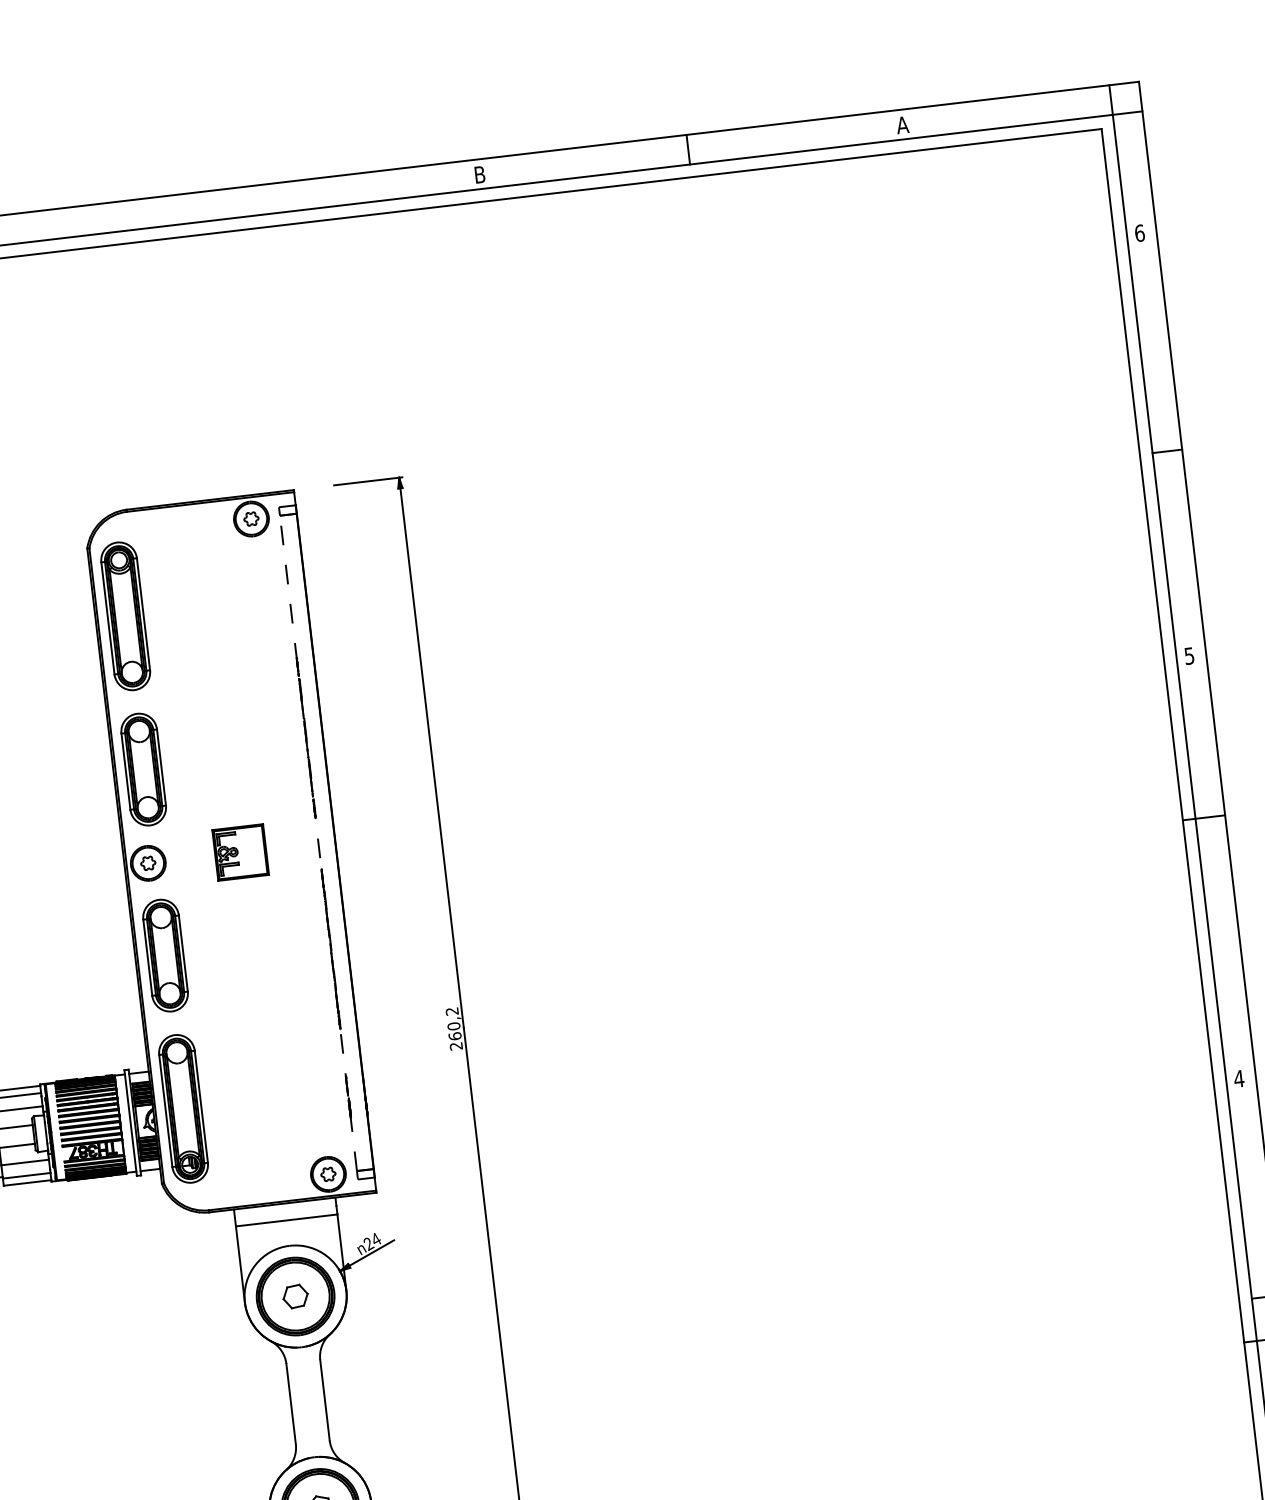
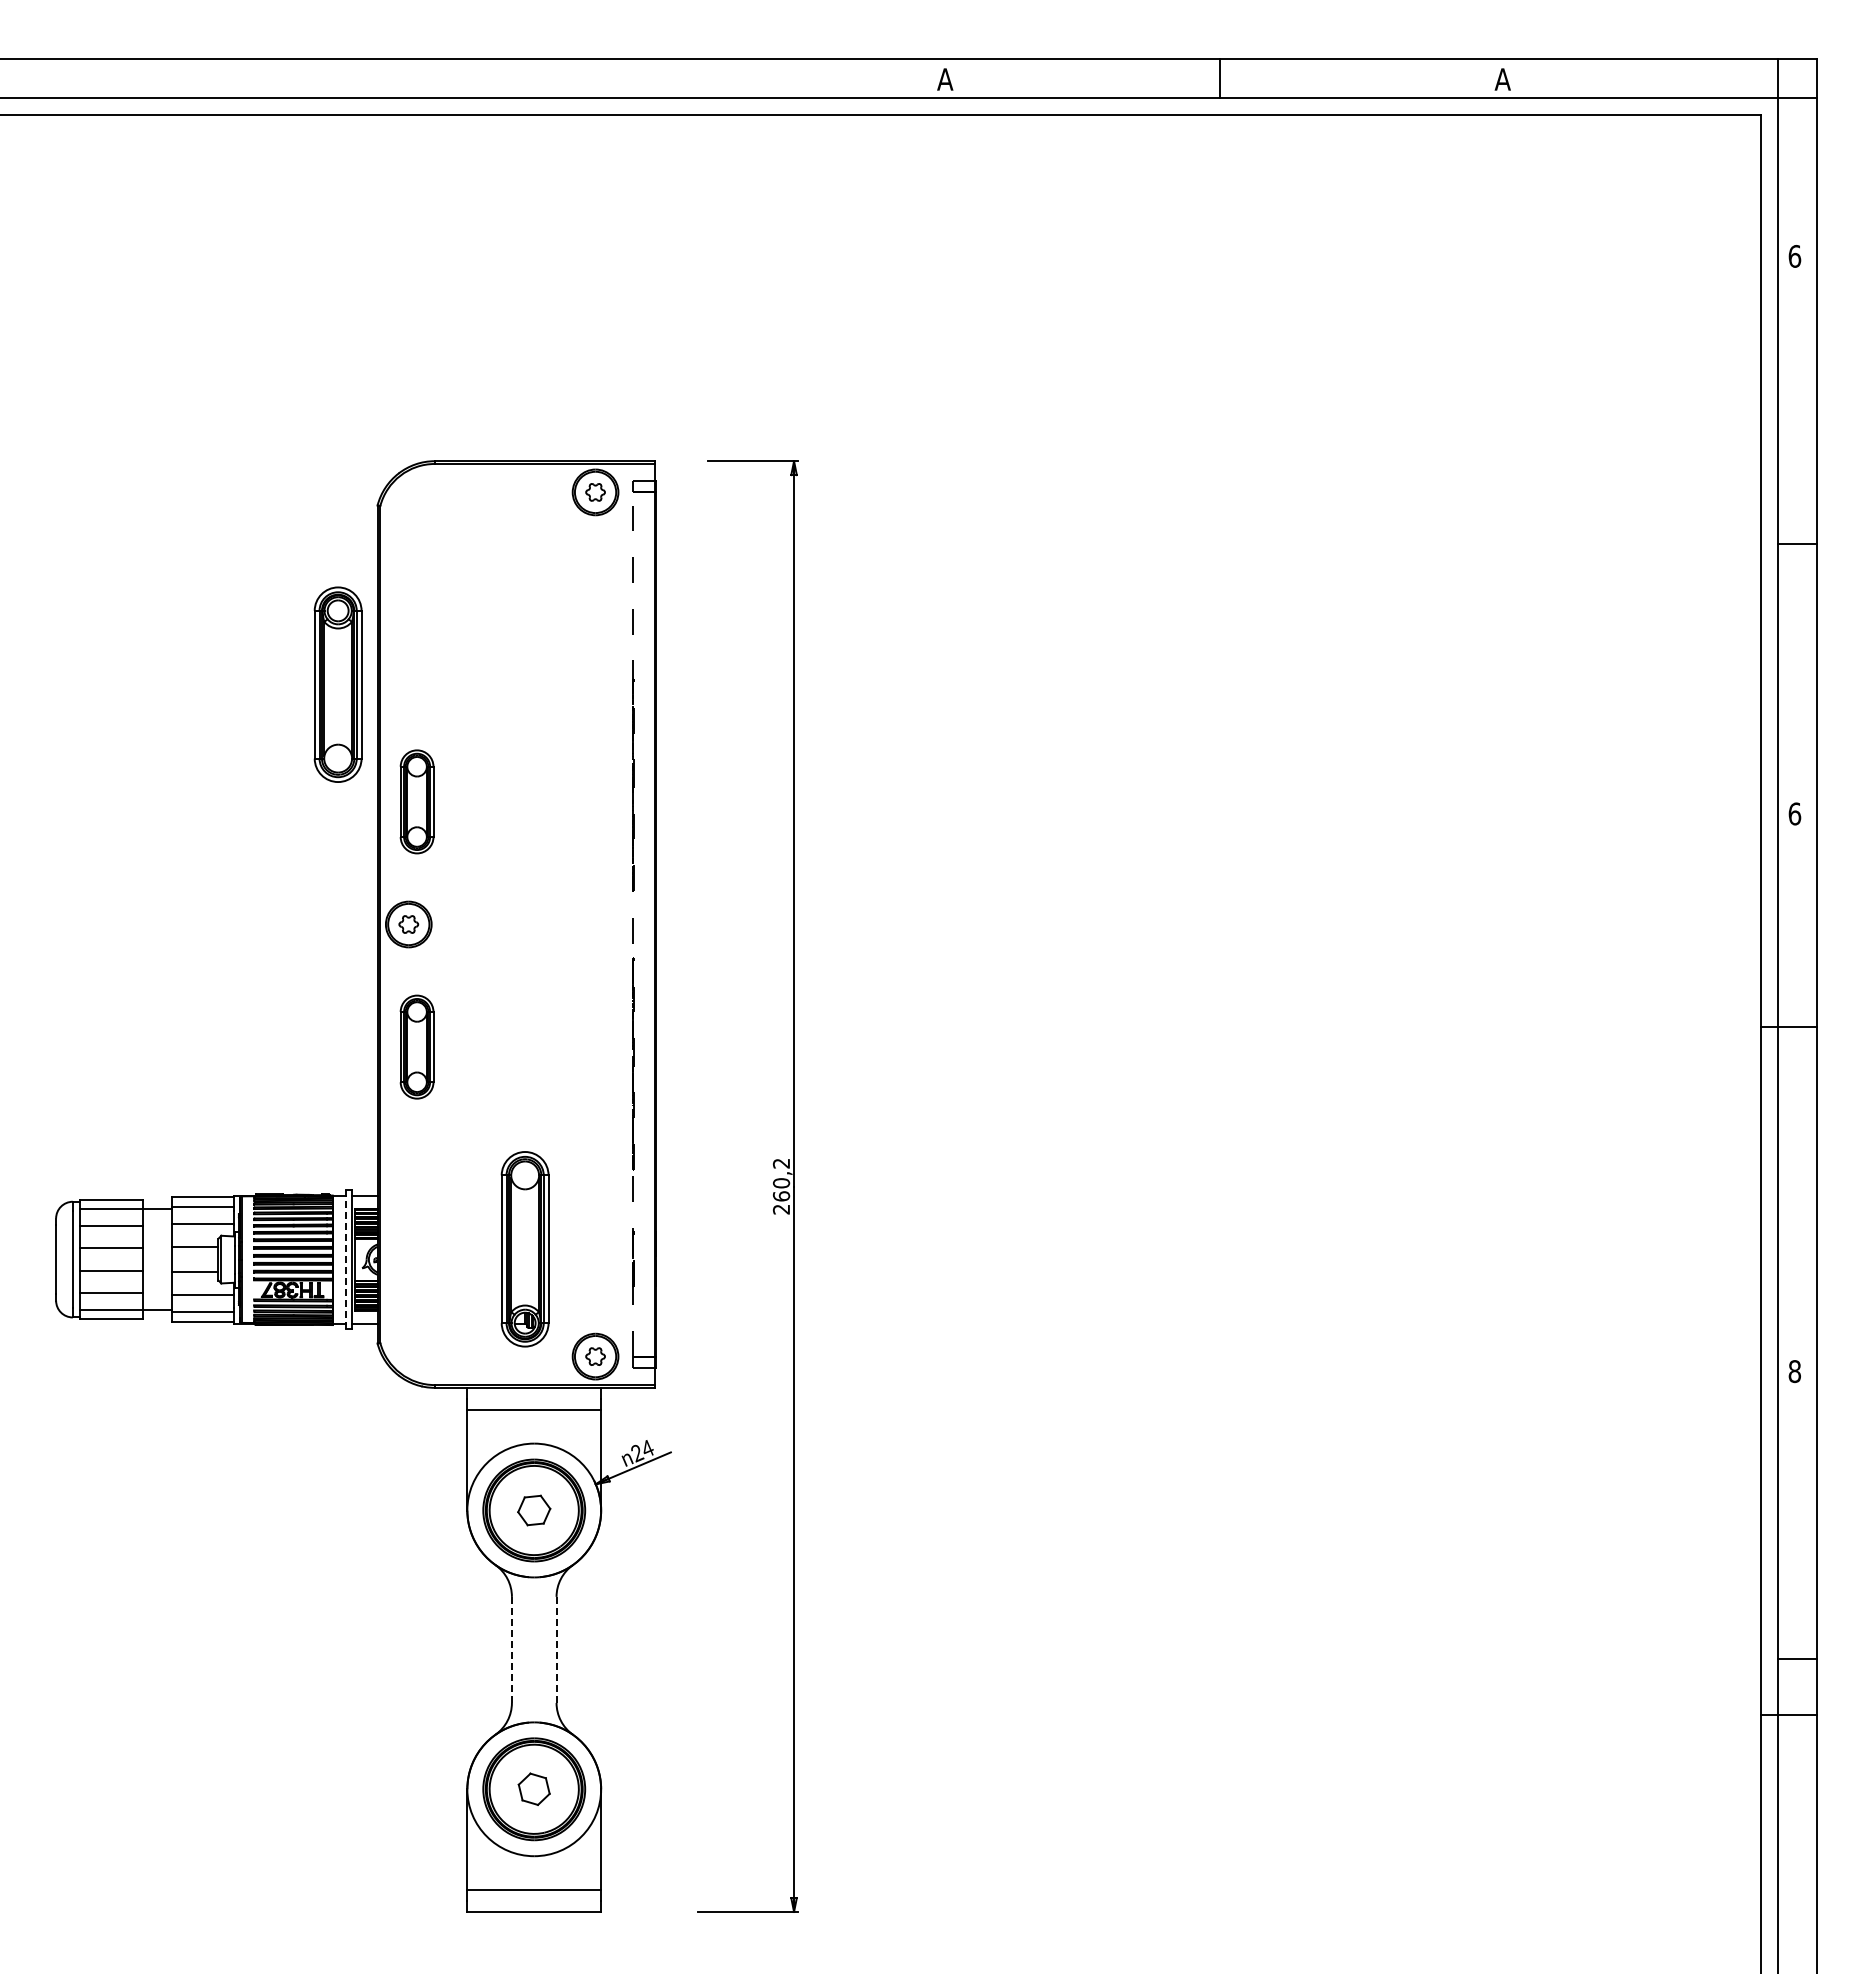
text: (480, 174) -> (945, 79), B -> A
part: (125, 616) -> (337, 684), moved
text: (1189, 655) -> (1794, 813), 5 -> 6
part: (143, 769) -> (416, 801), size x0.7
part: (240, 852) -> (530, 924), removed
part: (165, 955) -> (416, 1046), size x0.7
text: (1238, 1078) -> (1794, 1371), 4 -> 8
part: (183, 1109) -> (524, 1249), moved
line: (130, 1122) -> (346, 1259), solid -> dashed
line: (324, 1399) -> (556, 1649), solid -> dashed
line: (290, 1404) -> (511, 1650), solid -> dashed

